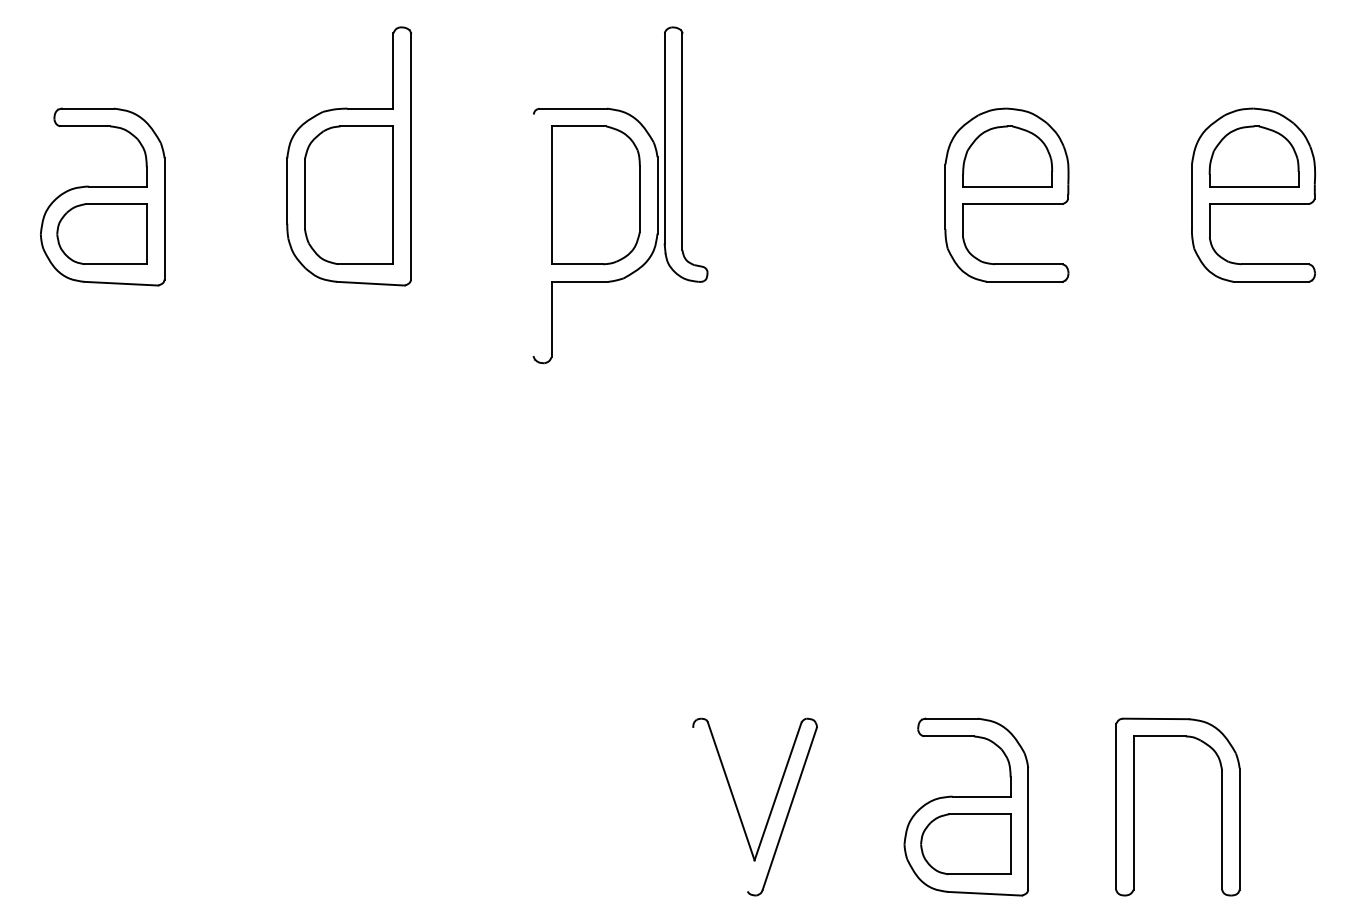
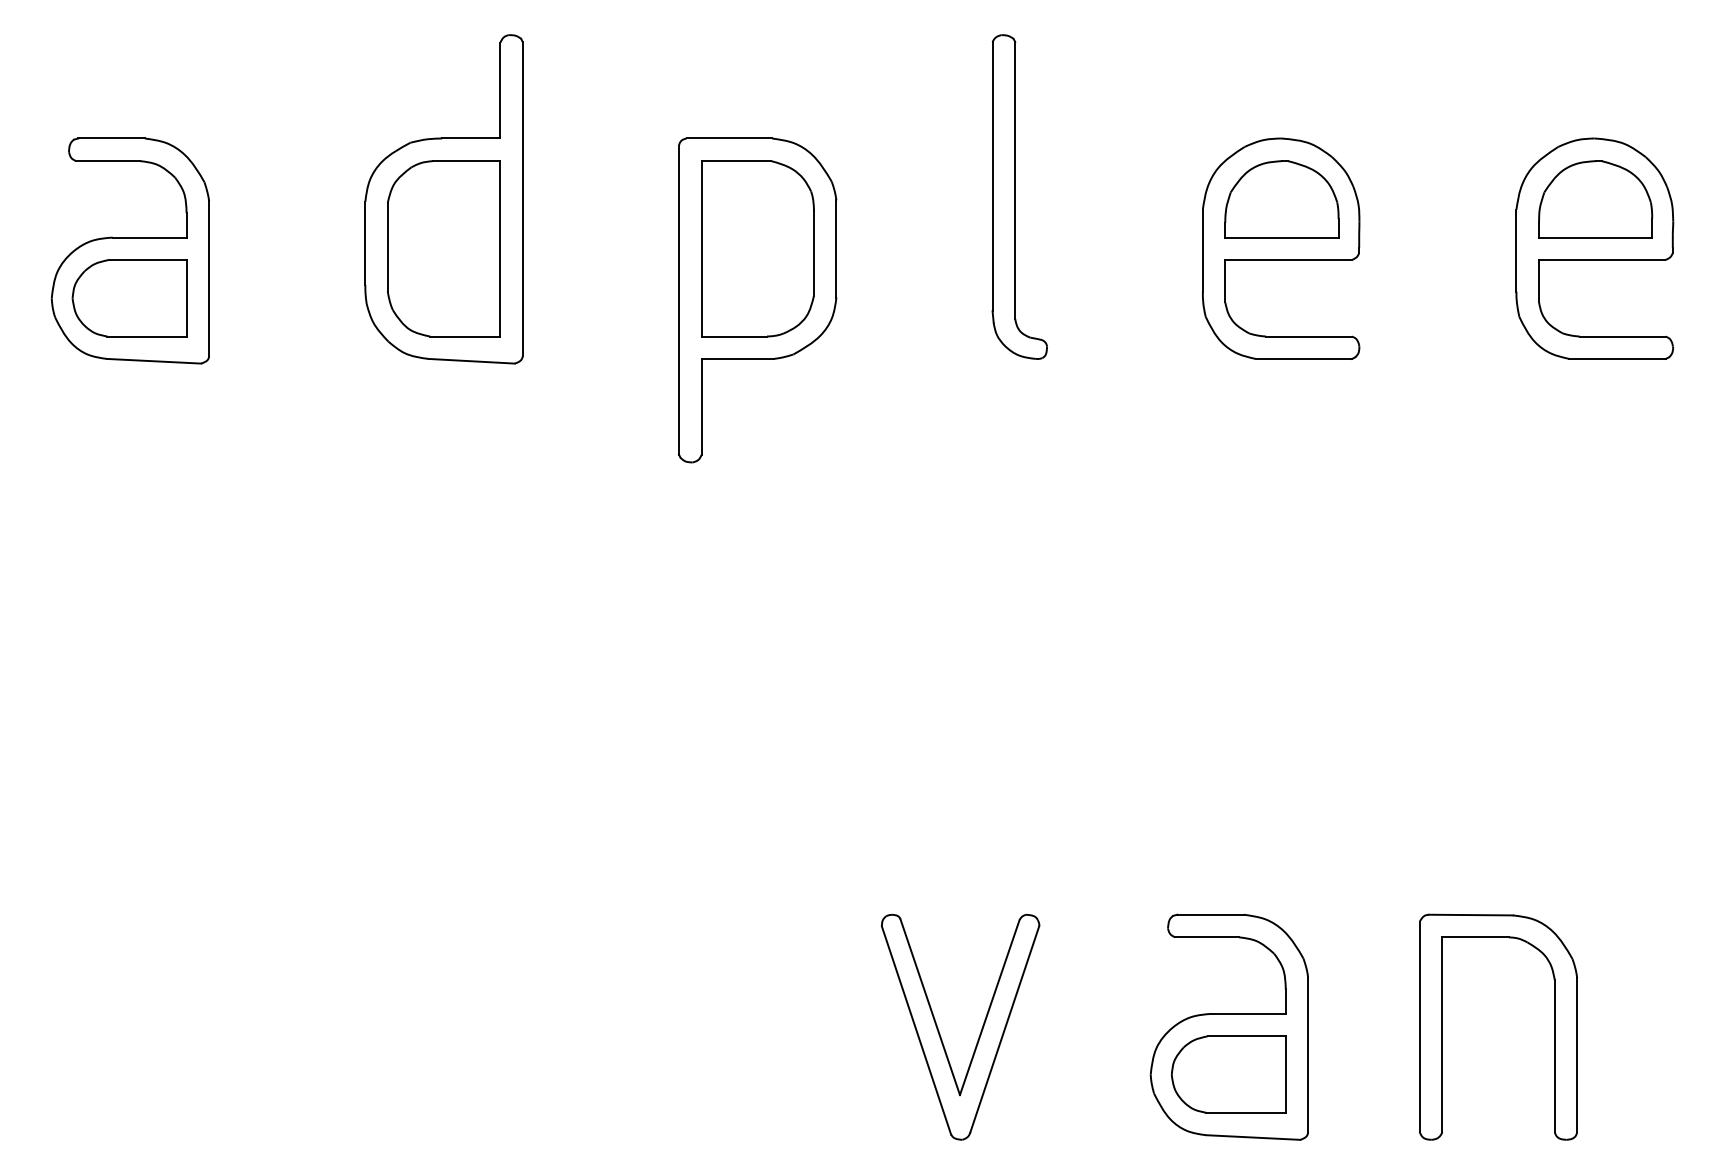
part: (685, 154) -> (1019, 196), moved
line: (533, 235) -> (678, 300), added
line: (720, 809) -> (916, 1030), added

